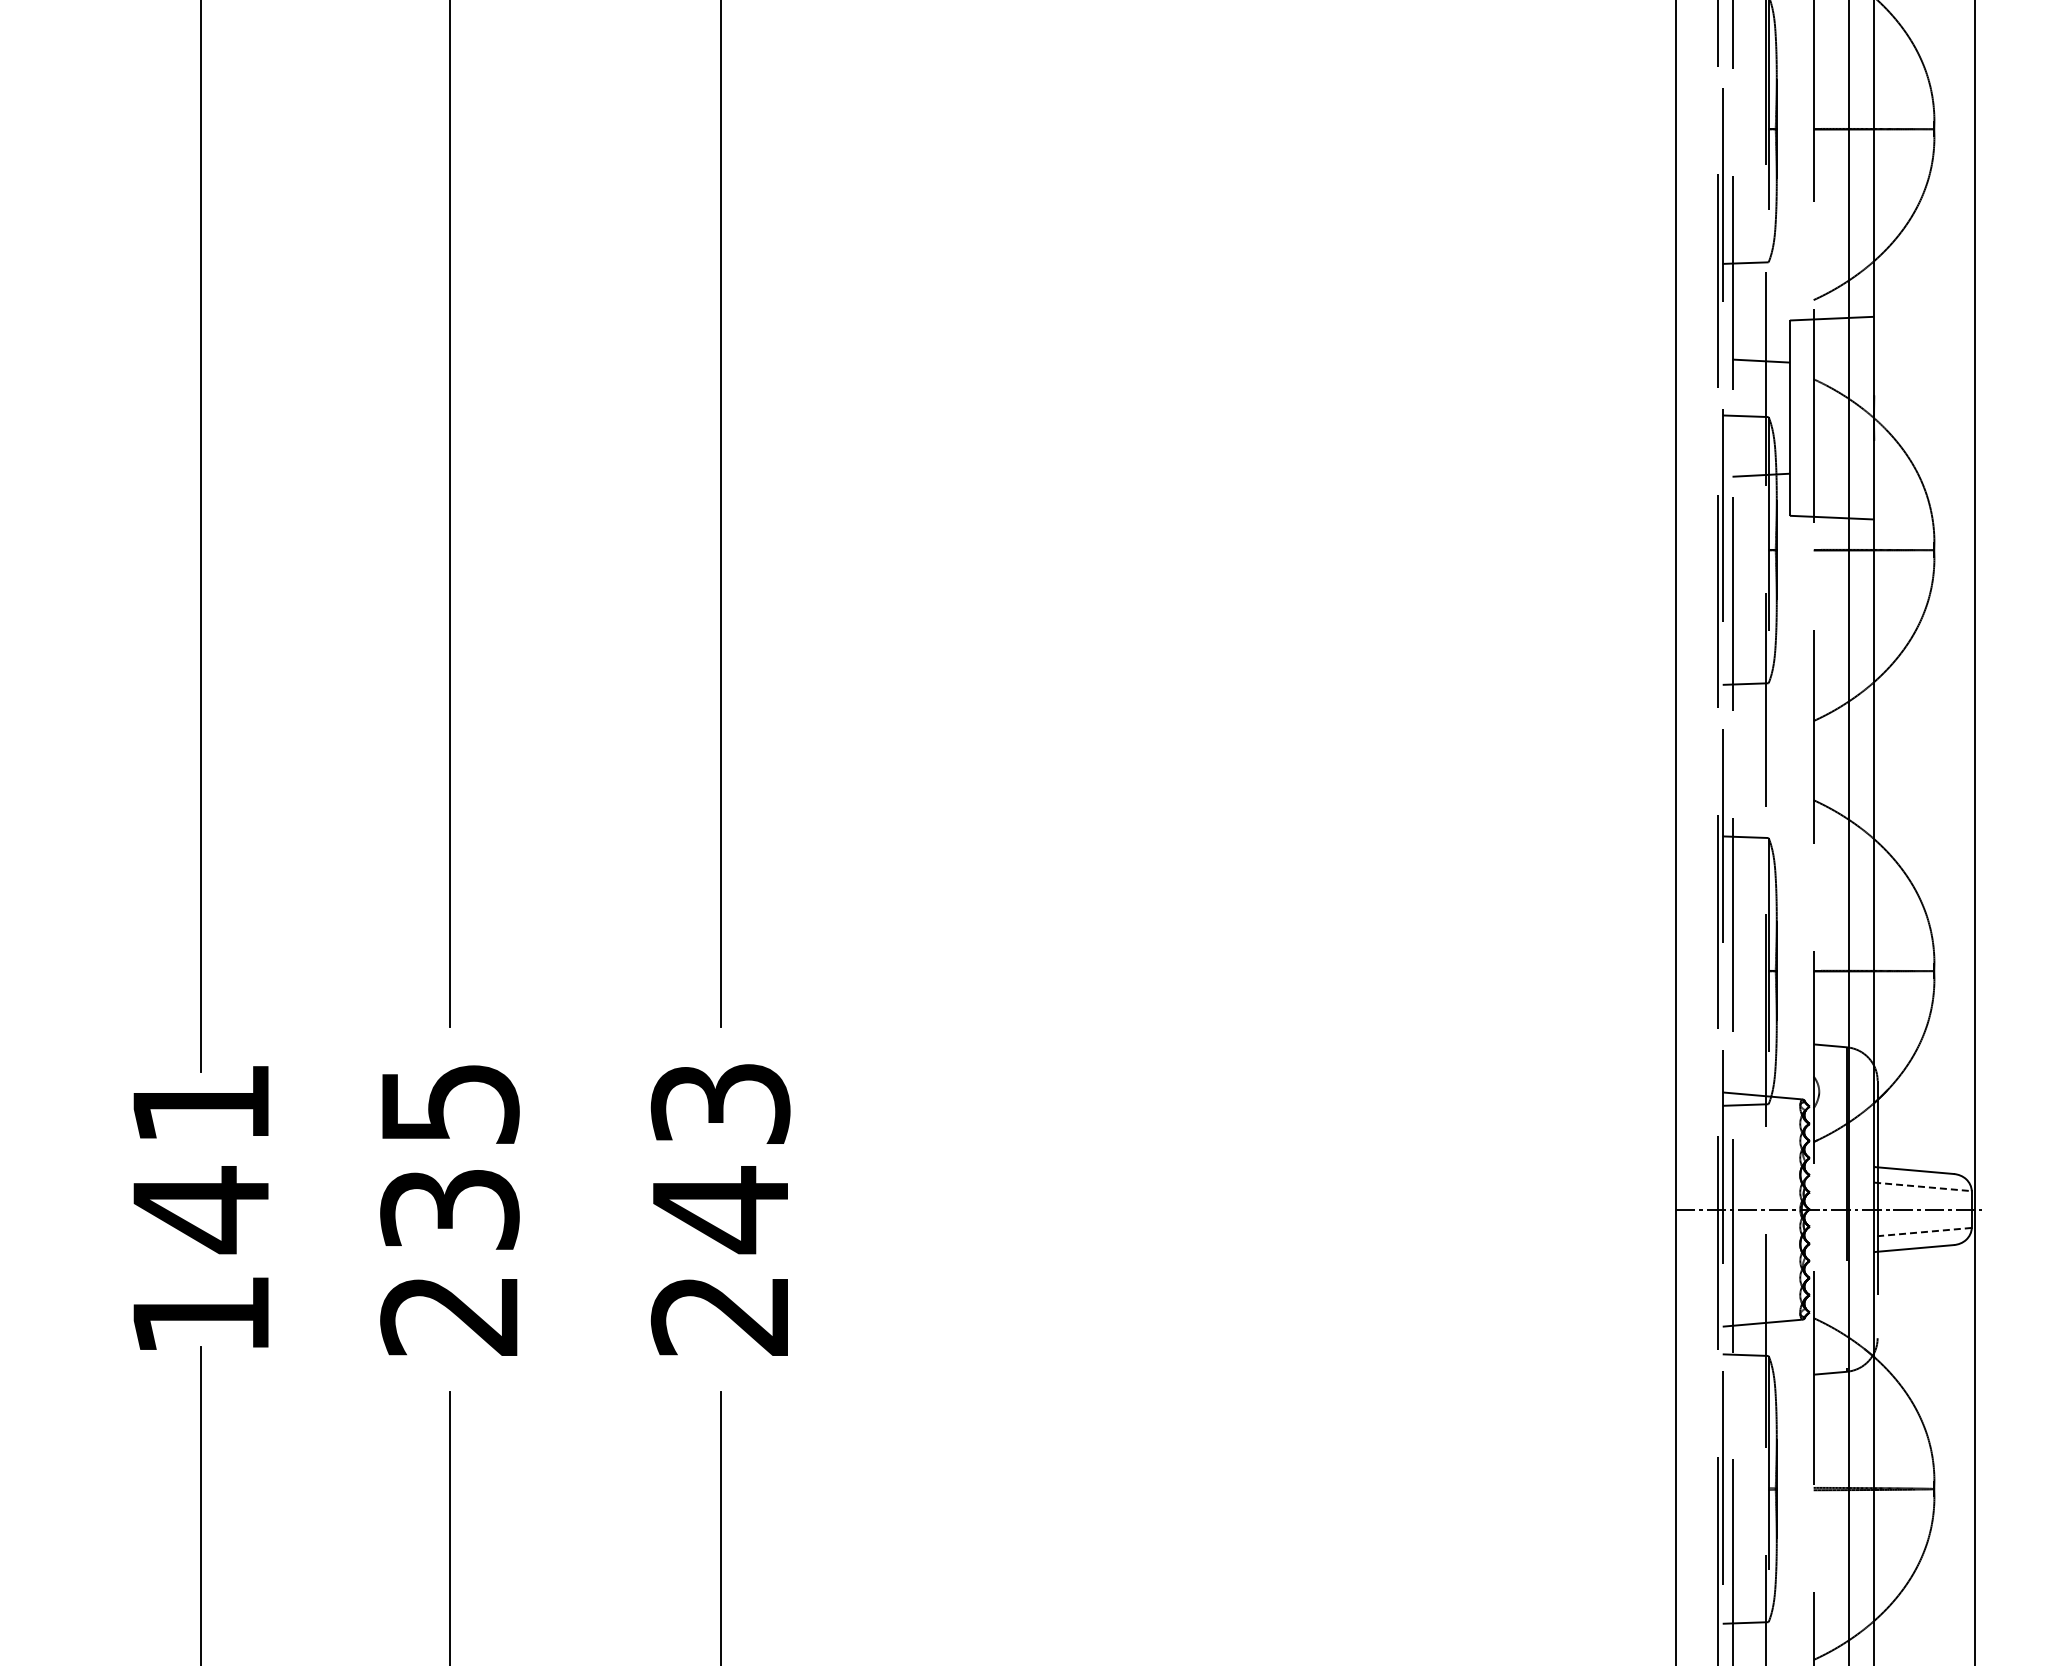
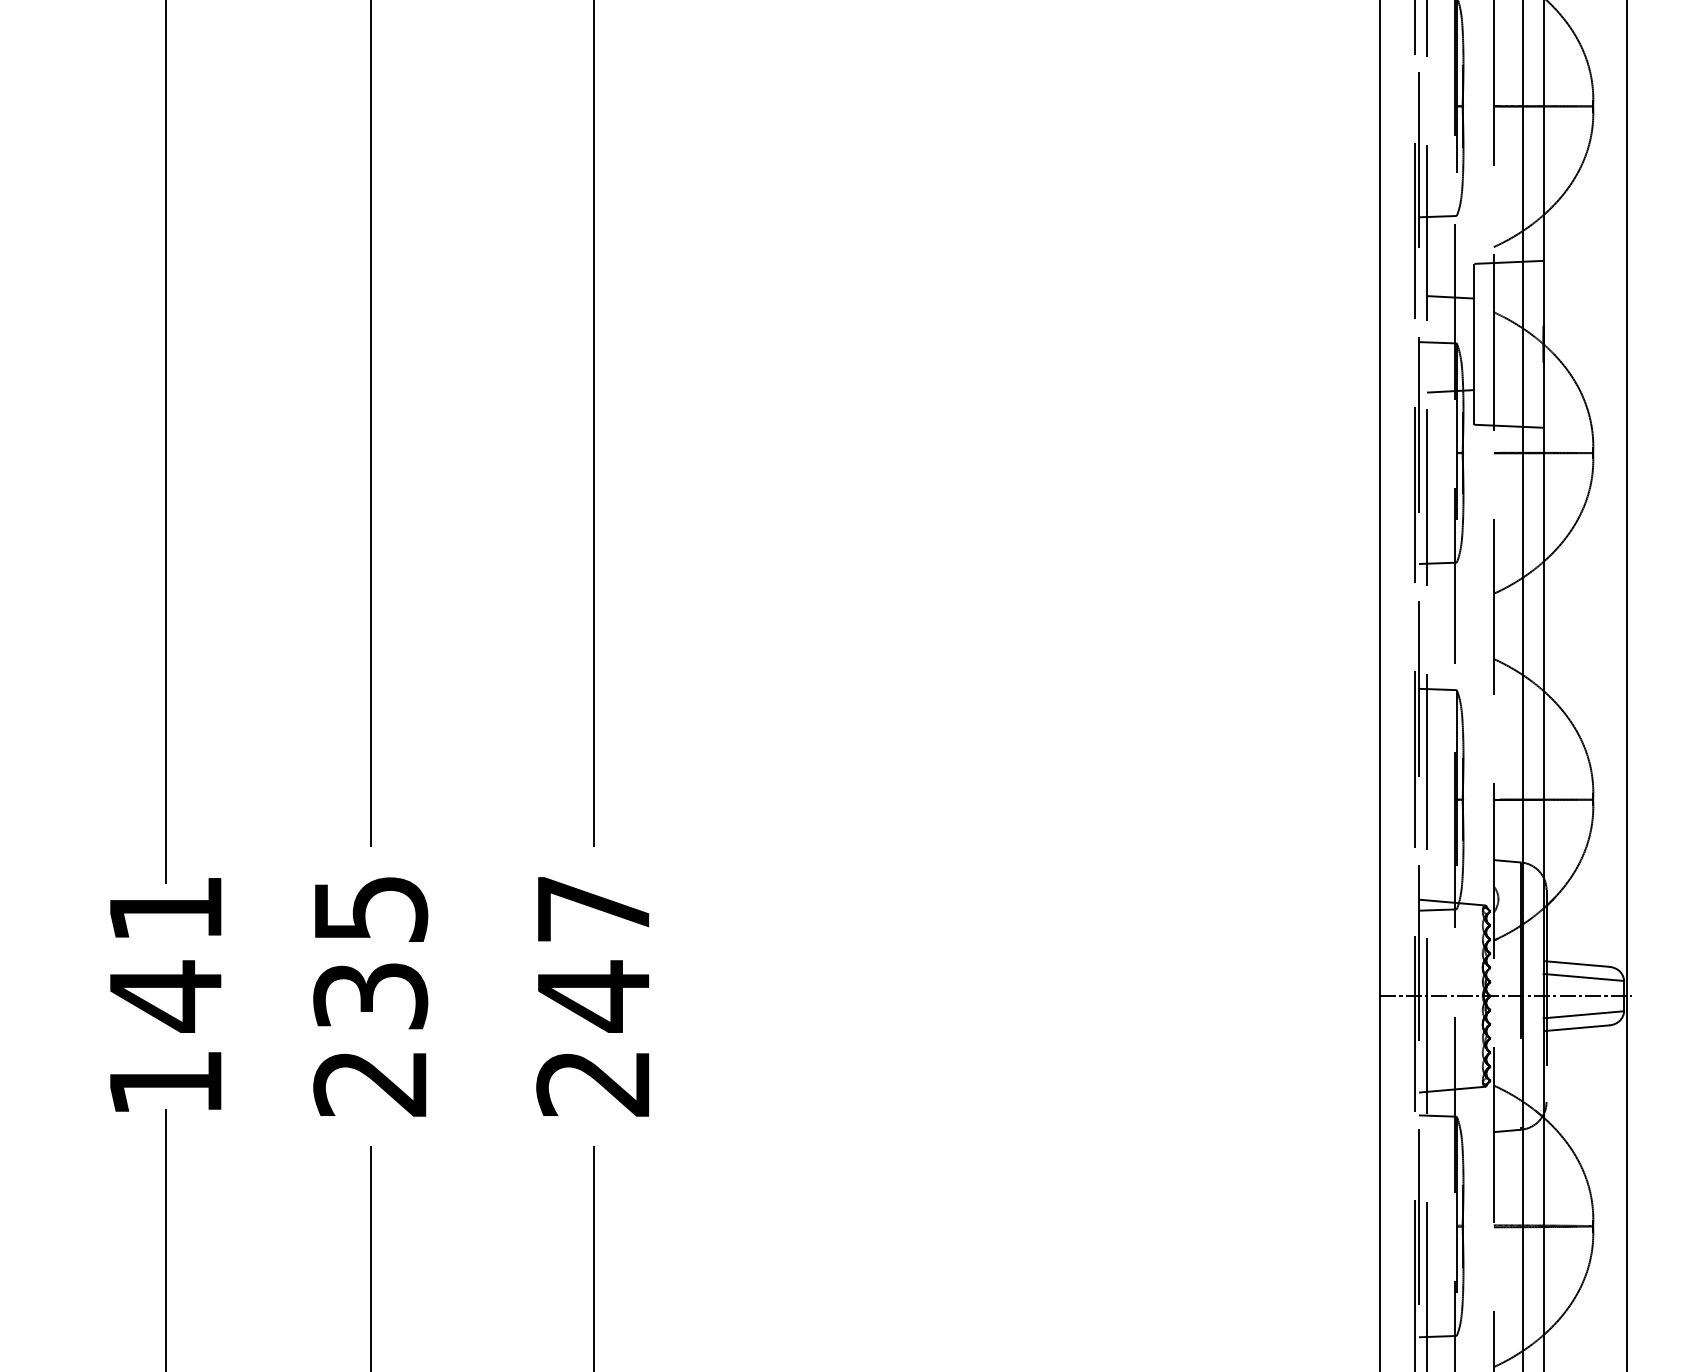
text: (720, 1103) -> (593, 908), 243 -> 247
line: (1922, 1186) -> (1583, 977), dashed -> solid
line: (1922, 1232) -> (1583, 1015), dashed -> solid

